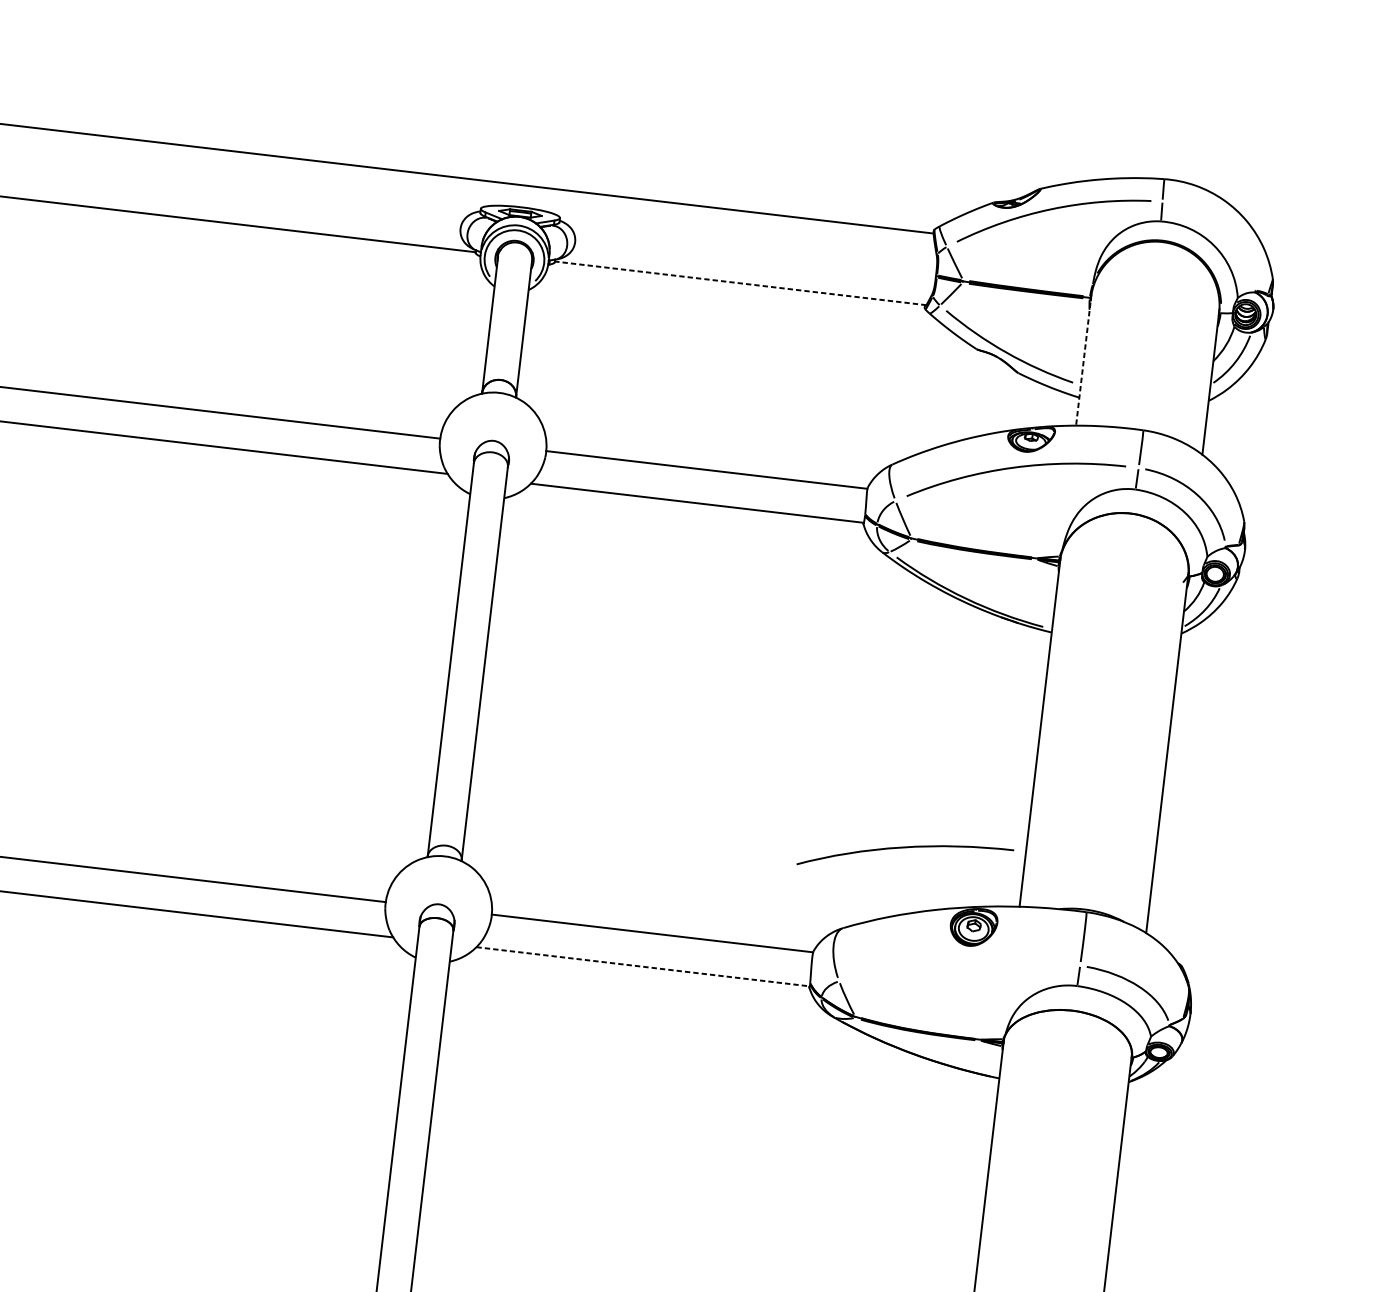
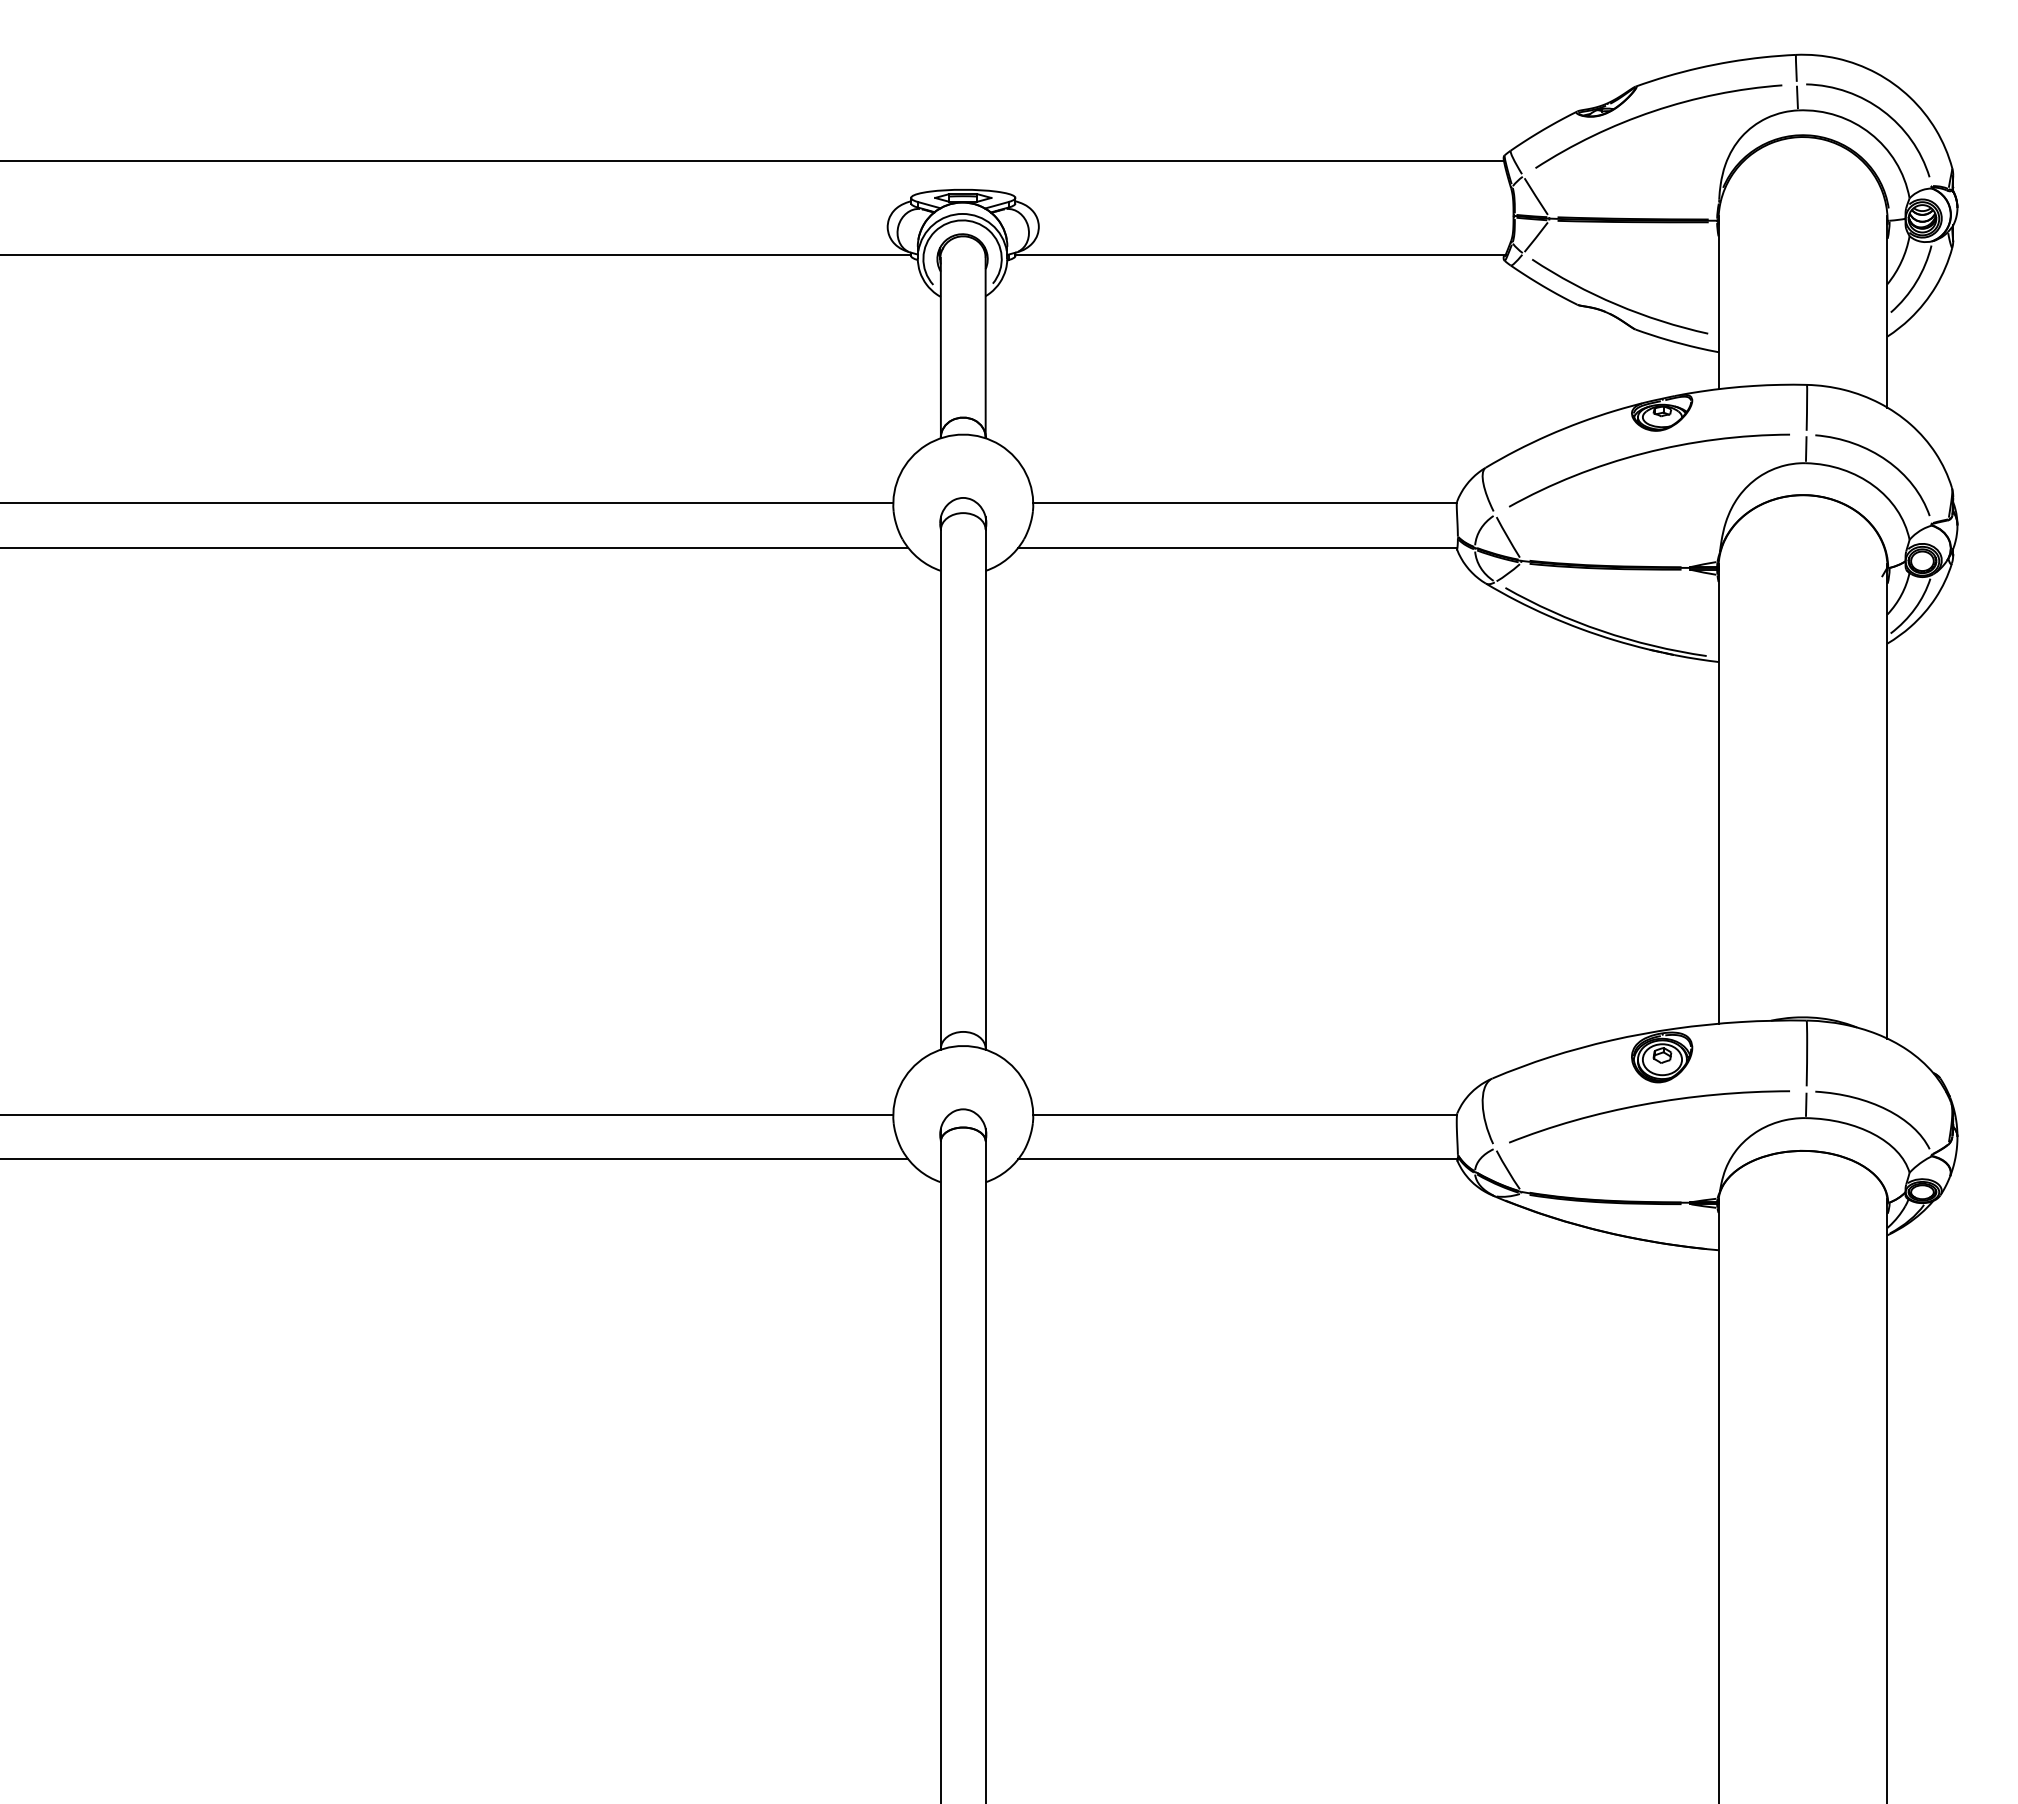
curve: (1224, 229) -> (1881, 111), added
line: (739, 283) -> (1259, 255), dashed -> solid
line: (1083, 359) -> (1718, 302), dashed -> solid
curve: (903, 848) -> (1645, 1105), moved
line: (642, 966) -> (1237, 1159), dashed -> solid

